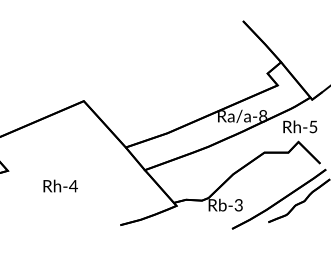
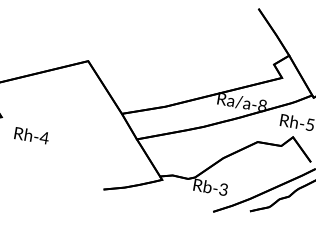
text: (60, 185) -> (31, 135), moved

